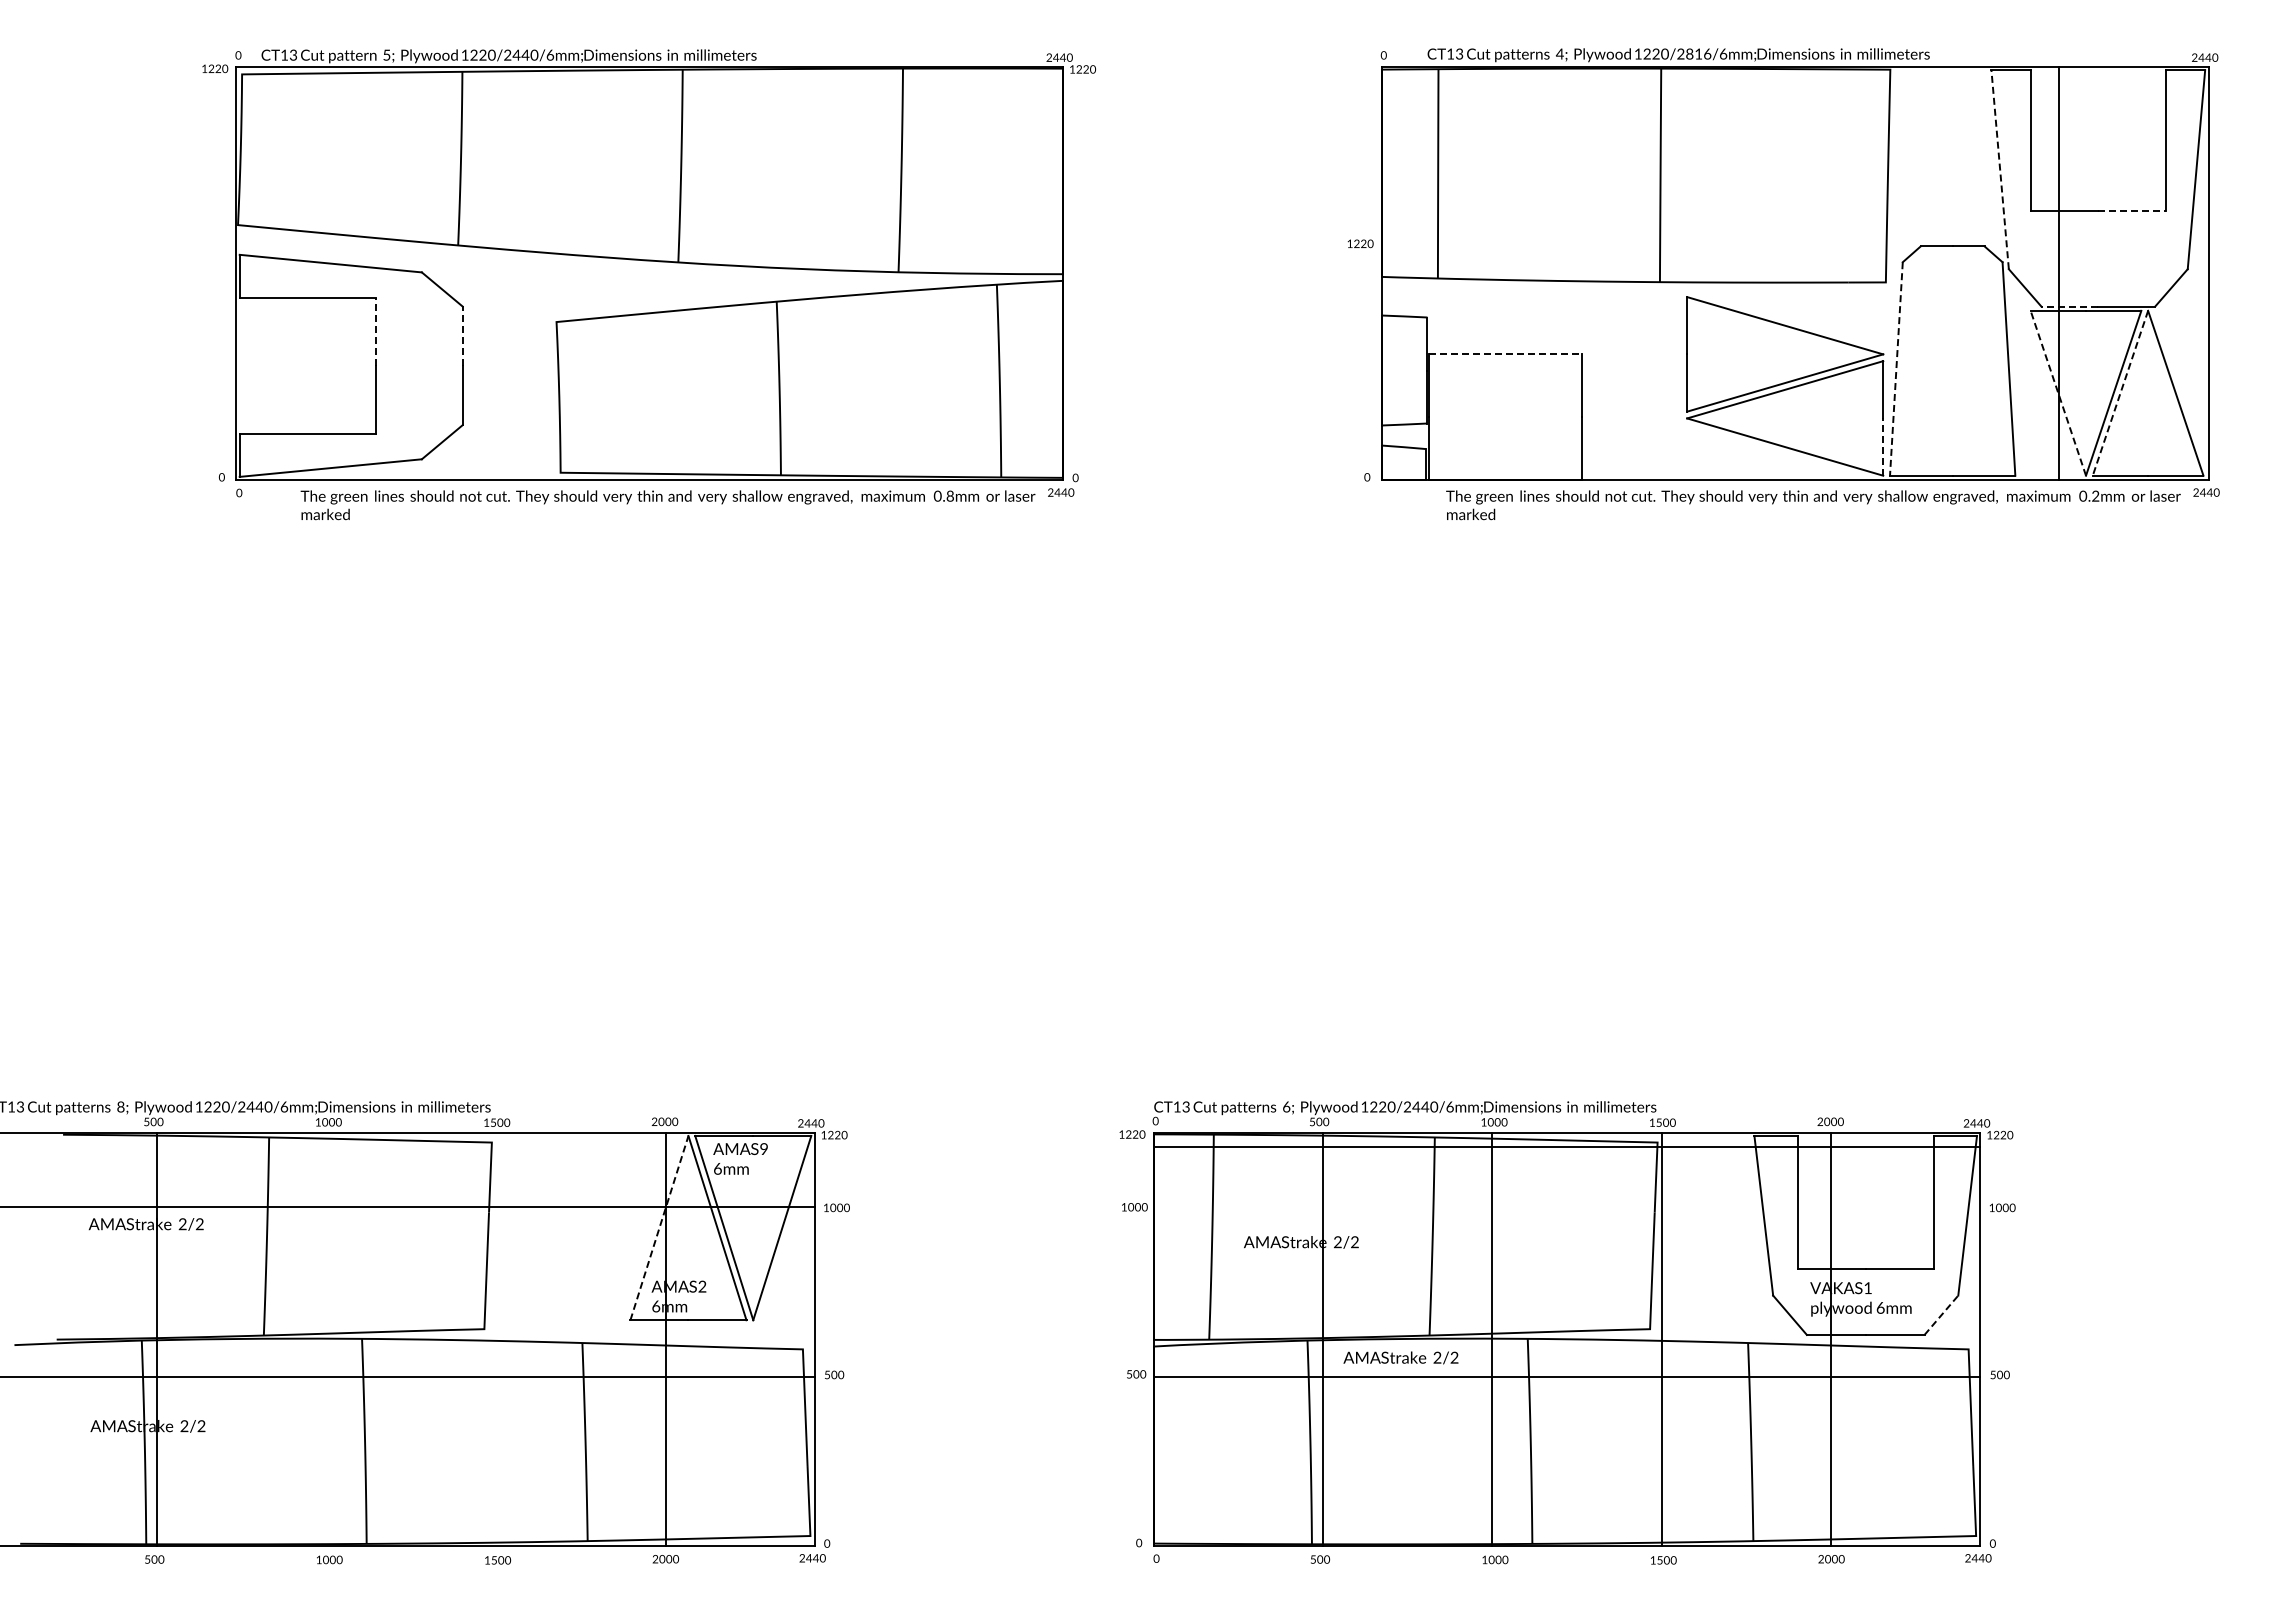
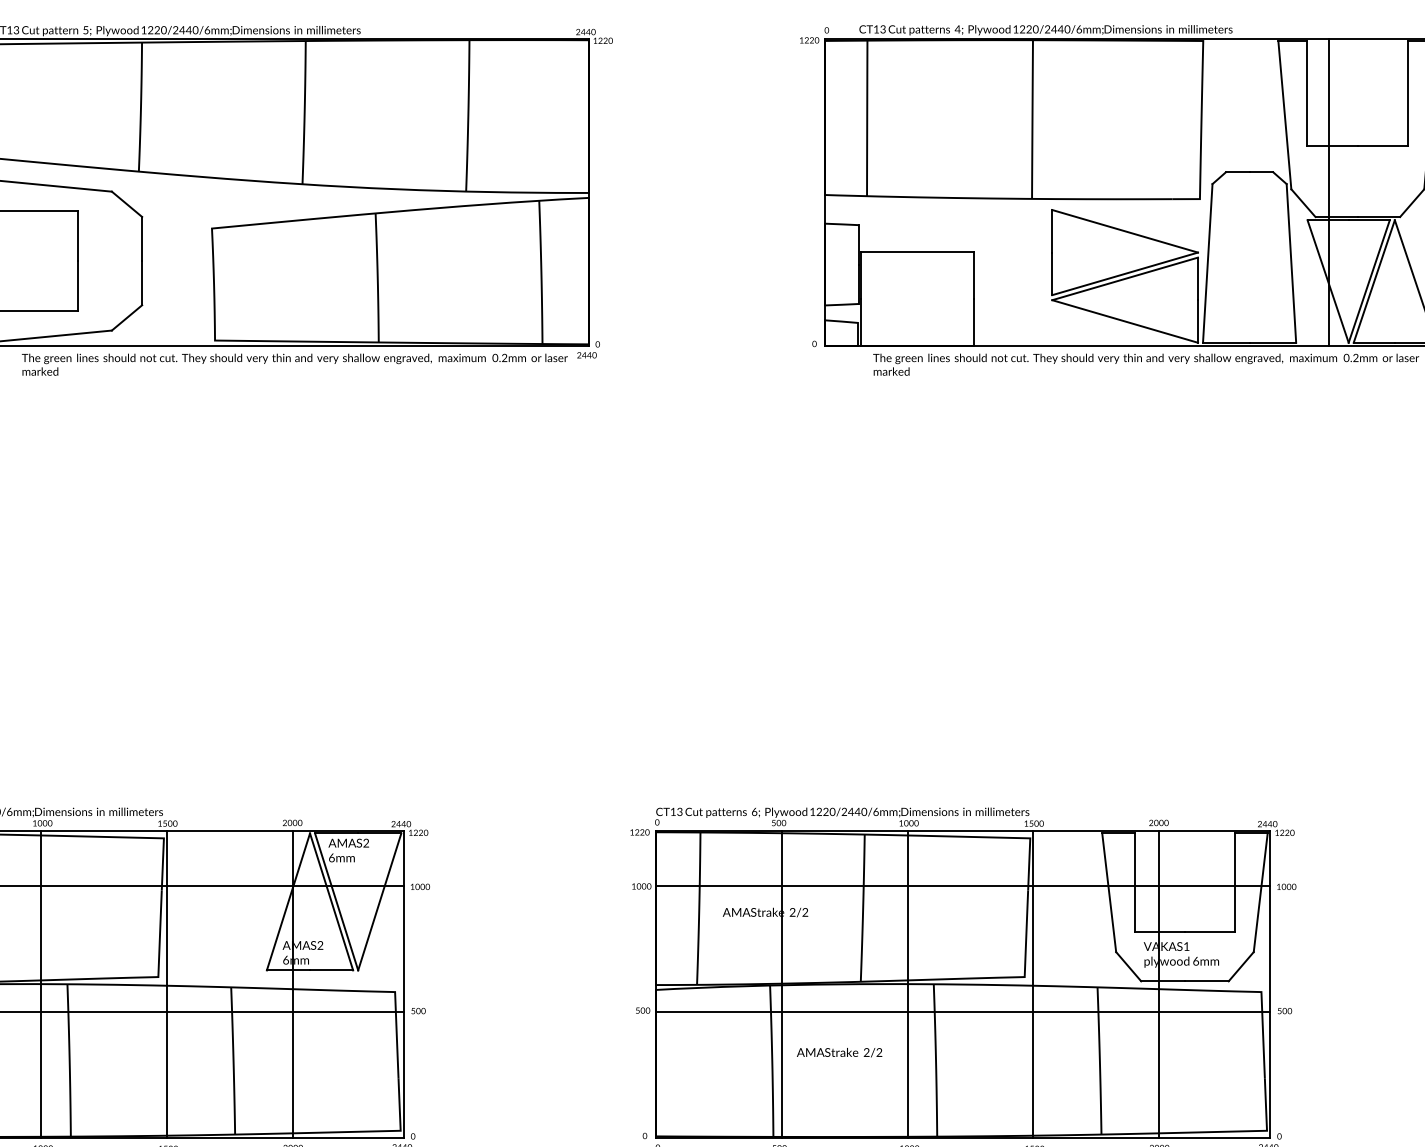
text: (1698, 53) -> (1060, 28), 1220/2816/6mm; -> 1220/2440/6mm;
line: (2000, 169) -> (1285, 115), dashed -> solid
line: (2132, 210) -> (1383, 145), dashed -> solid
text: (1360, 243) -> (809, 40), moved
line: (2069, 306) -> (1336, 217), dashed -> solid
line: (376, 331) -> (78, 235), dashed -> solid
line: (462, 336) -> (142, 239), dashed -> solid
line: (1505, 354) -> (917, 252), dashed -> solid
line: (1896, 368) -> (1207, 263), dashed -> solid
line: (2058, 393) -> (1328, 281), dashed -> solid
line: (2120, 393) -> (1374, 281), dashed -> solid
line: (1883, 447) -> (1198, 321), dashed -> solid
text: (949, 496) -> (504, 358), 0.8mm -> 0.2mm
line: (1566, 1147) -> (962, 886), moved
text: (763, 1149) -> (365, 843), S9 -> S2
line: (659, 1228) -> (288, 902), dashed -> solid
line: (1941, 1315) -> (1241, 966), dashed -> solid
line: (326, 1338) -> (41, 983), added
line: (496, 1338) -> (167, 983), added
text: (1400, 1357) -> (839, 1052), moved

